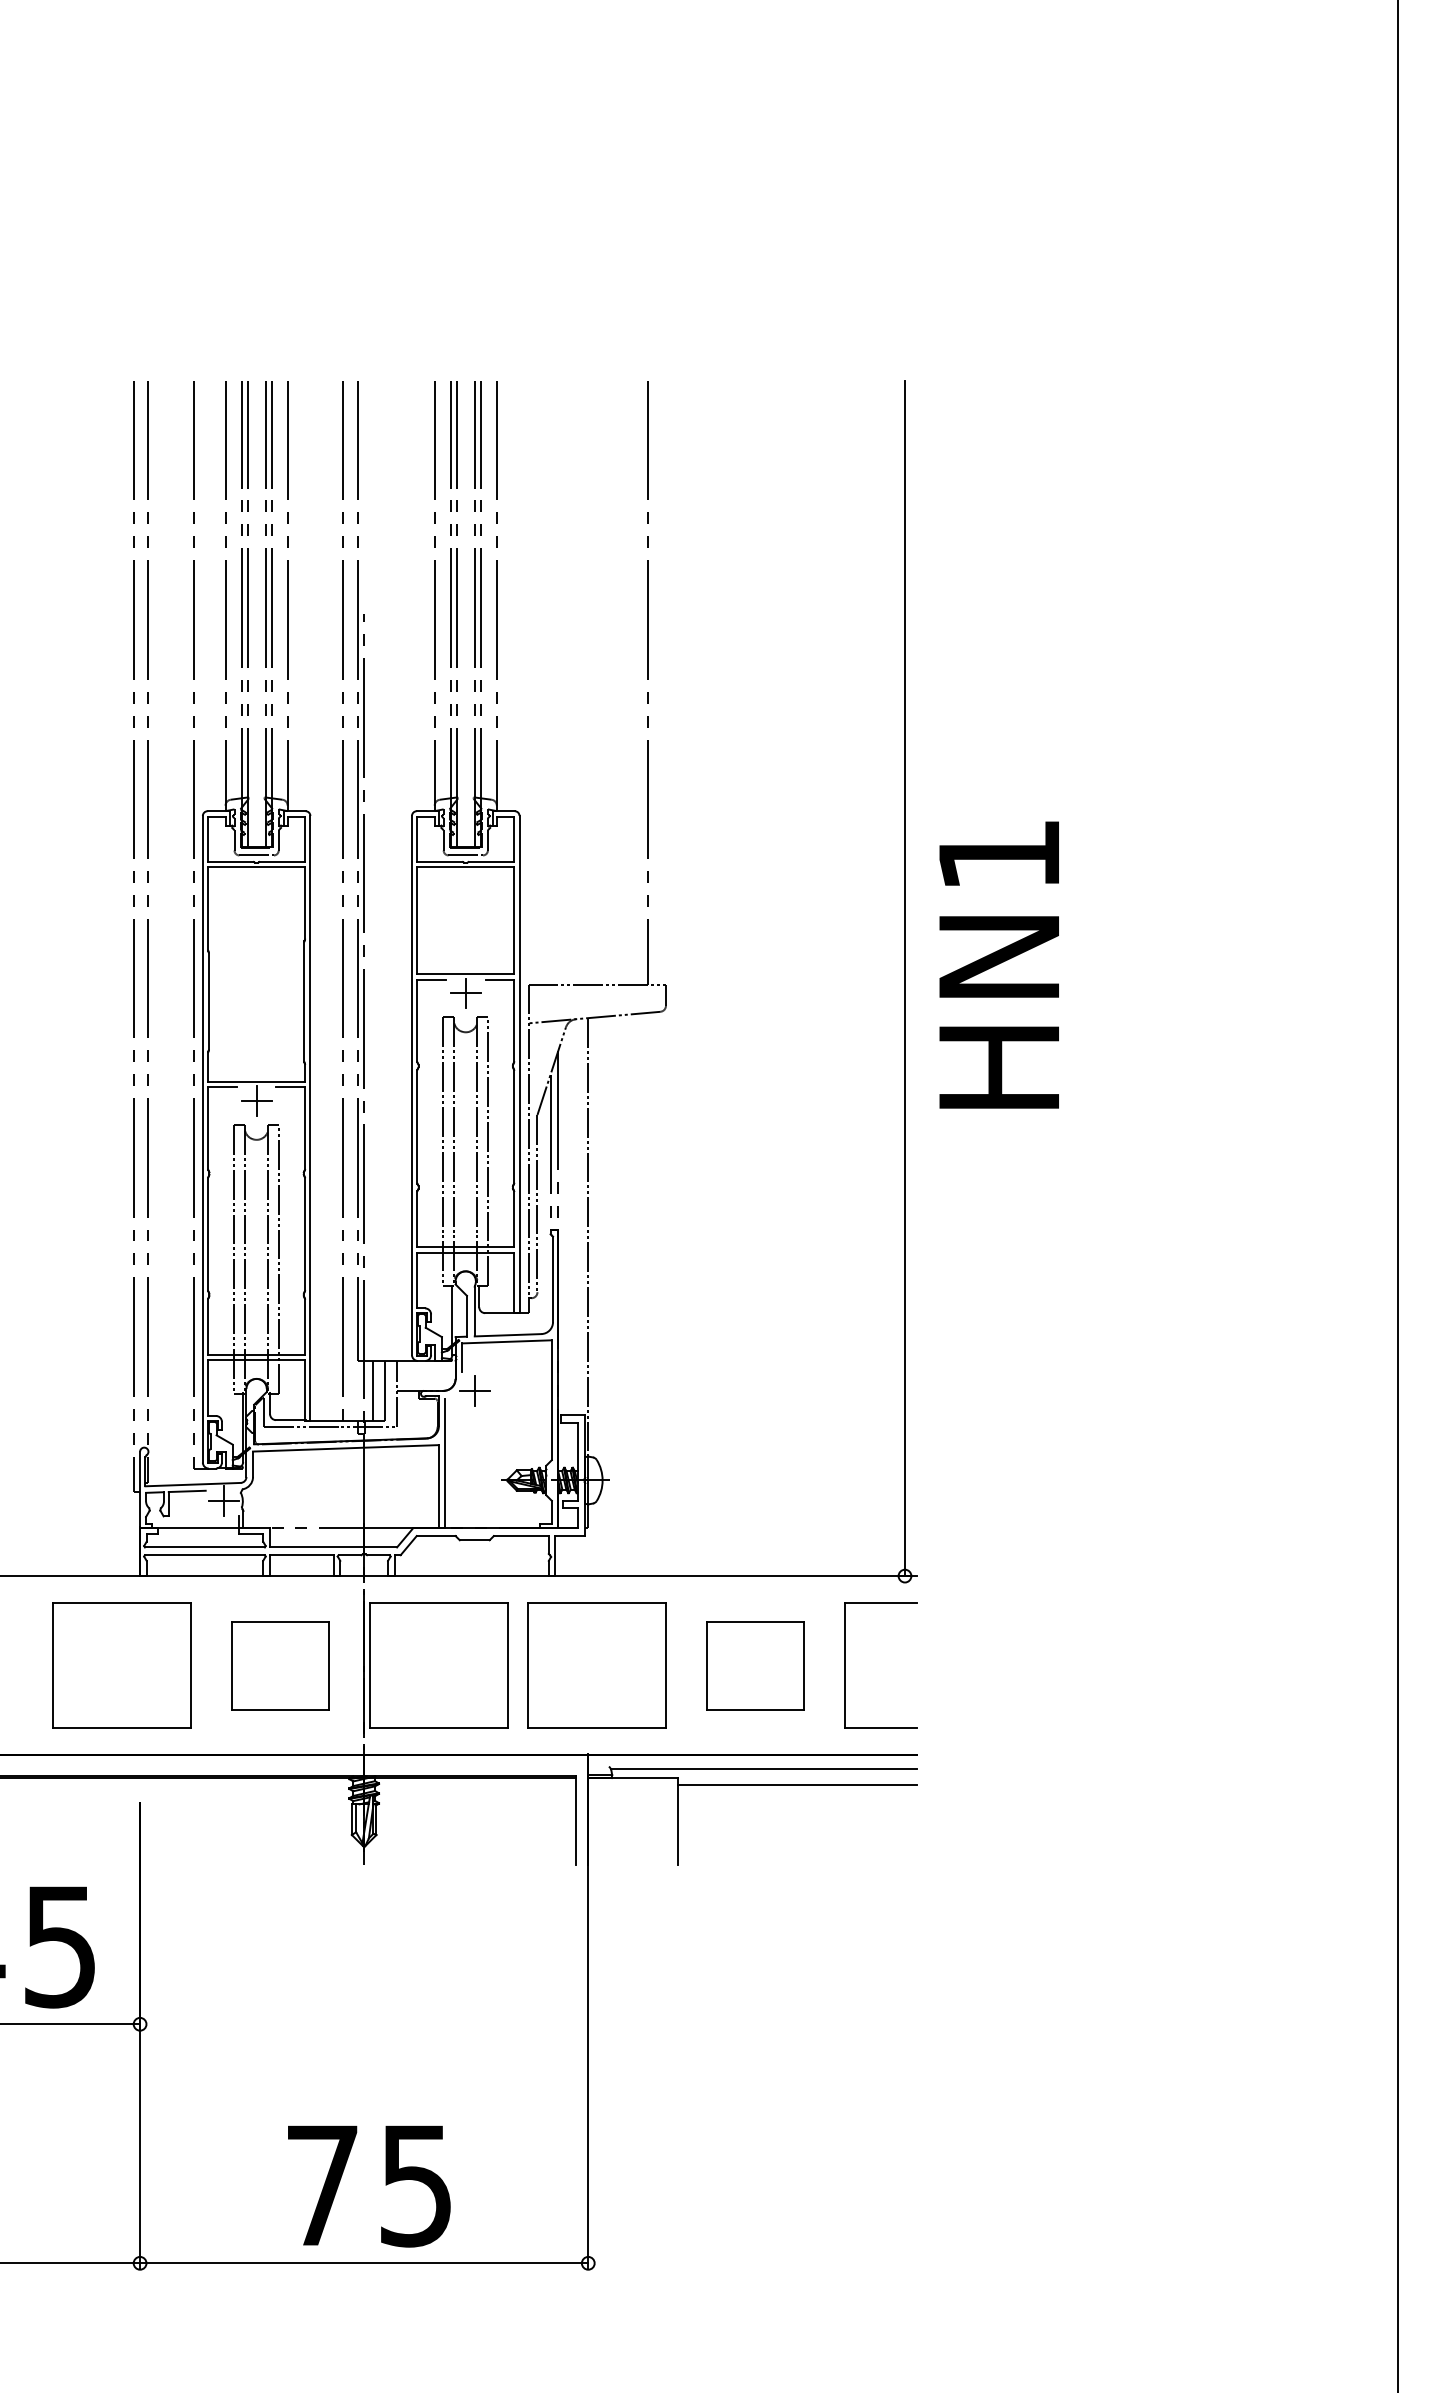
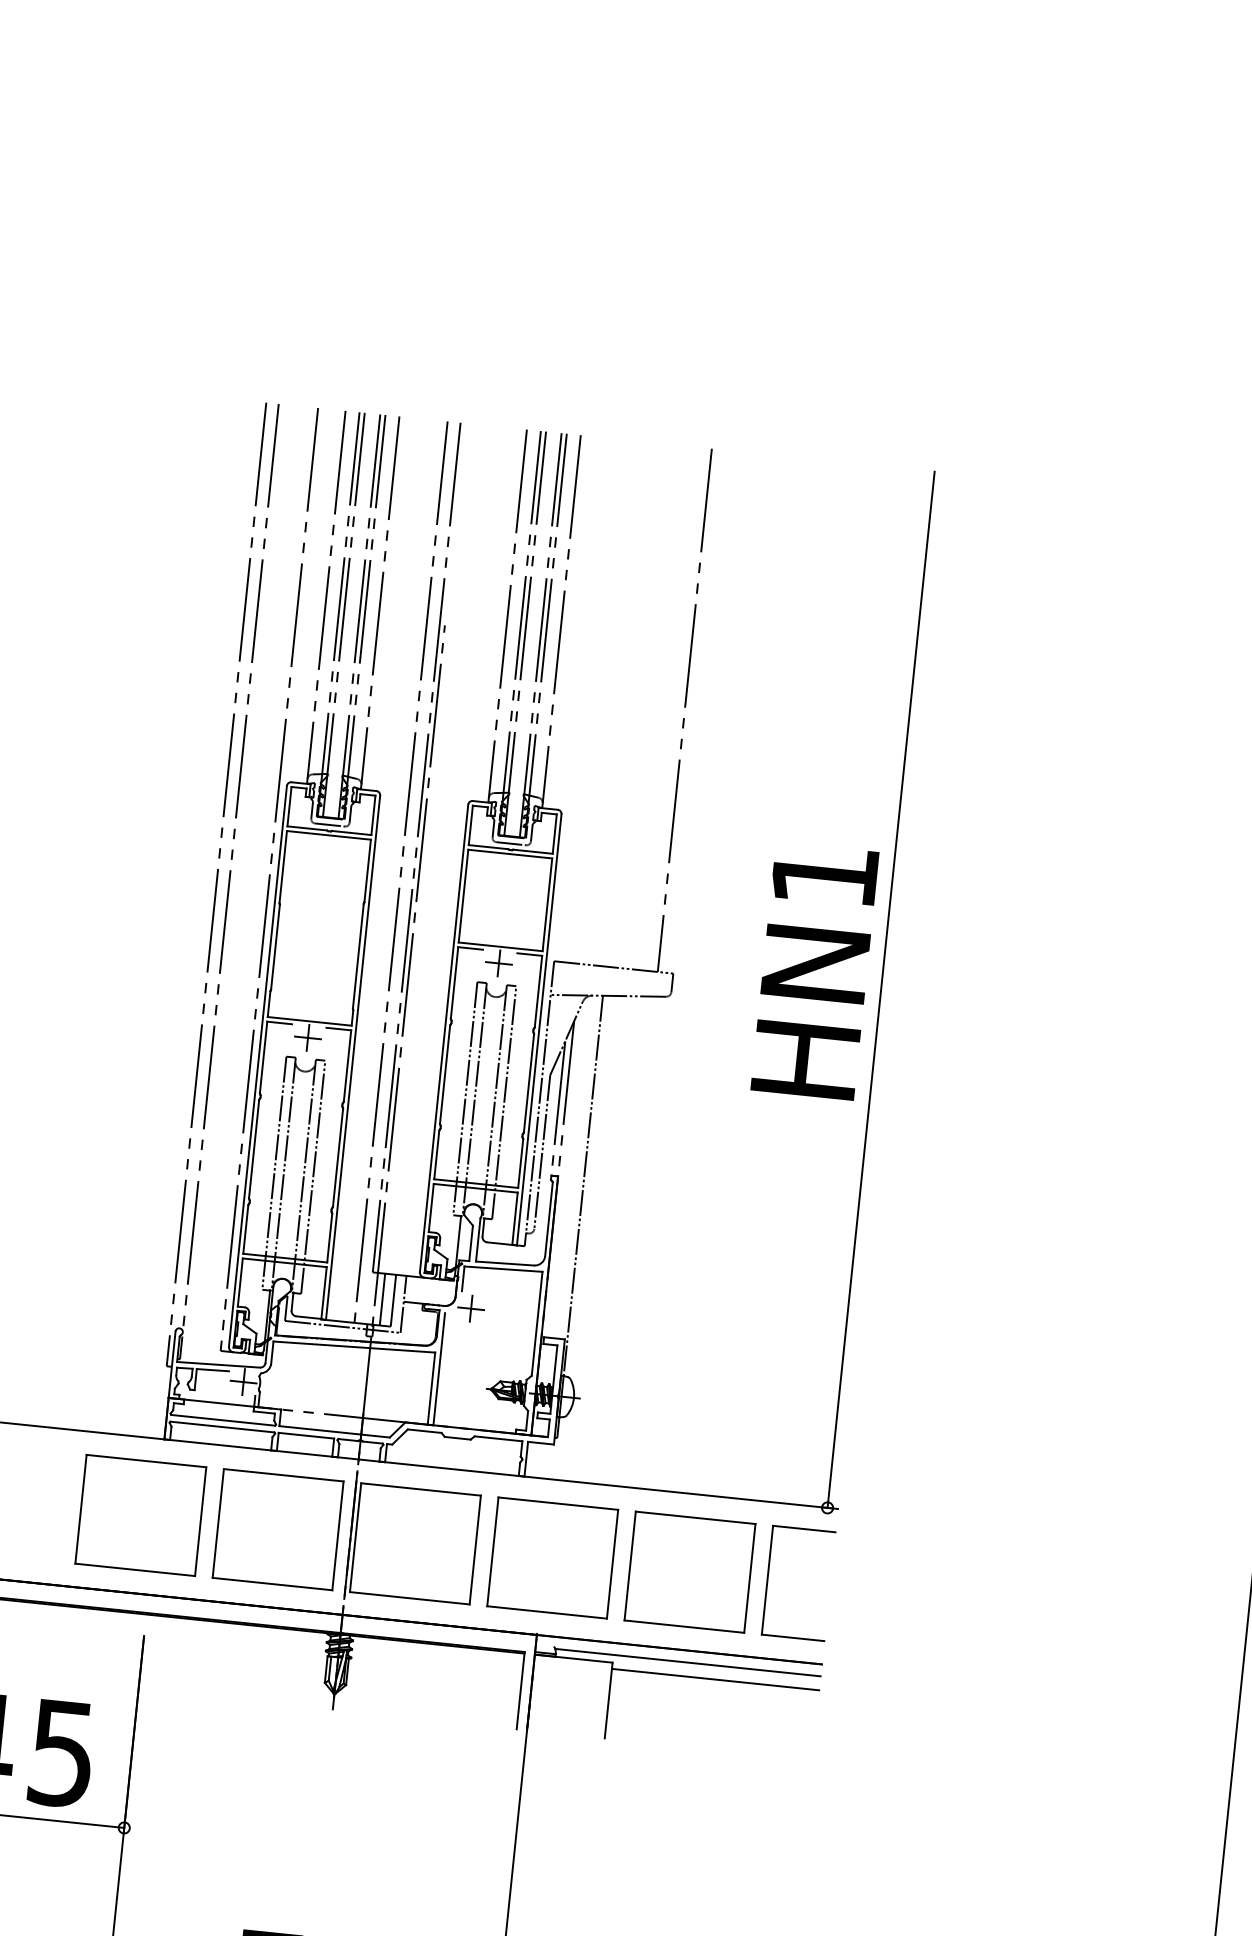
text: (998, 964) -> (814, 970), moved
part: (280, 1665) -> (278, 1529), size x1.43
part: (755, 1665) -> (689, 1572), size x1.43

